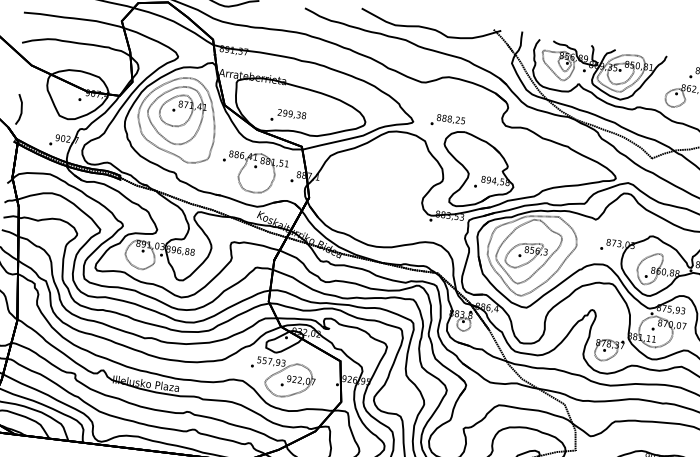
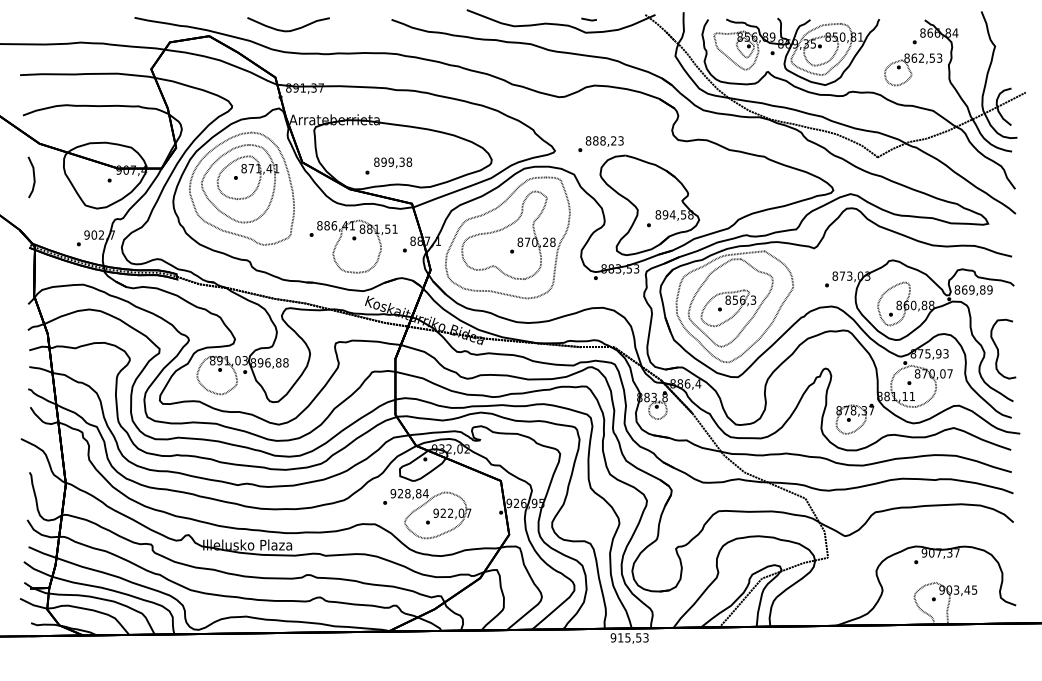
line: (451, 27) -> (588, 19), added
line: (21, 109) -> (33, 177), moved
text: (279, 111) -> (376, 161), 299,38 -> 899,38
text: (462, 120) -> (620, 140), 888,25 -> 888,23
part: (369, 181) -> (507, 237), added
text: (271, 361) -> (409, 493), 557,93 -> 928,84

